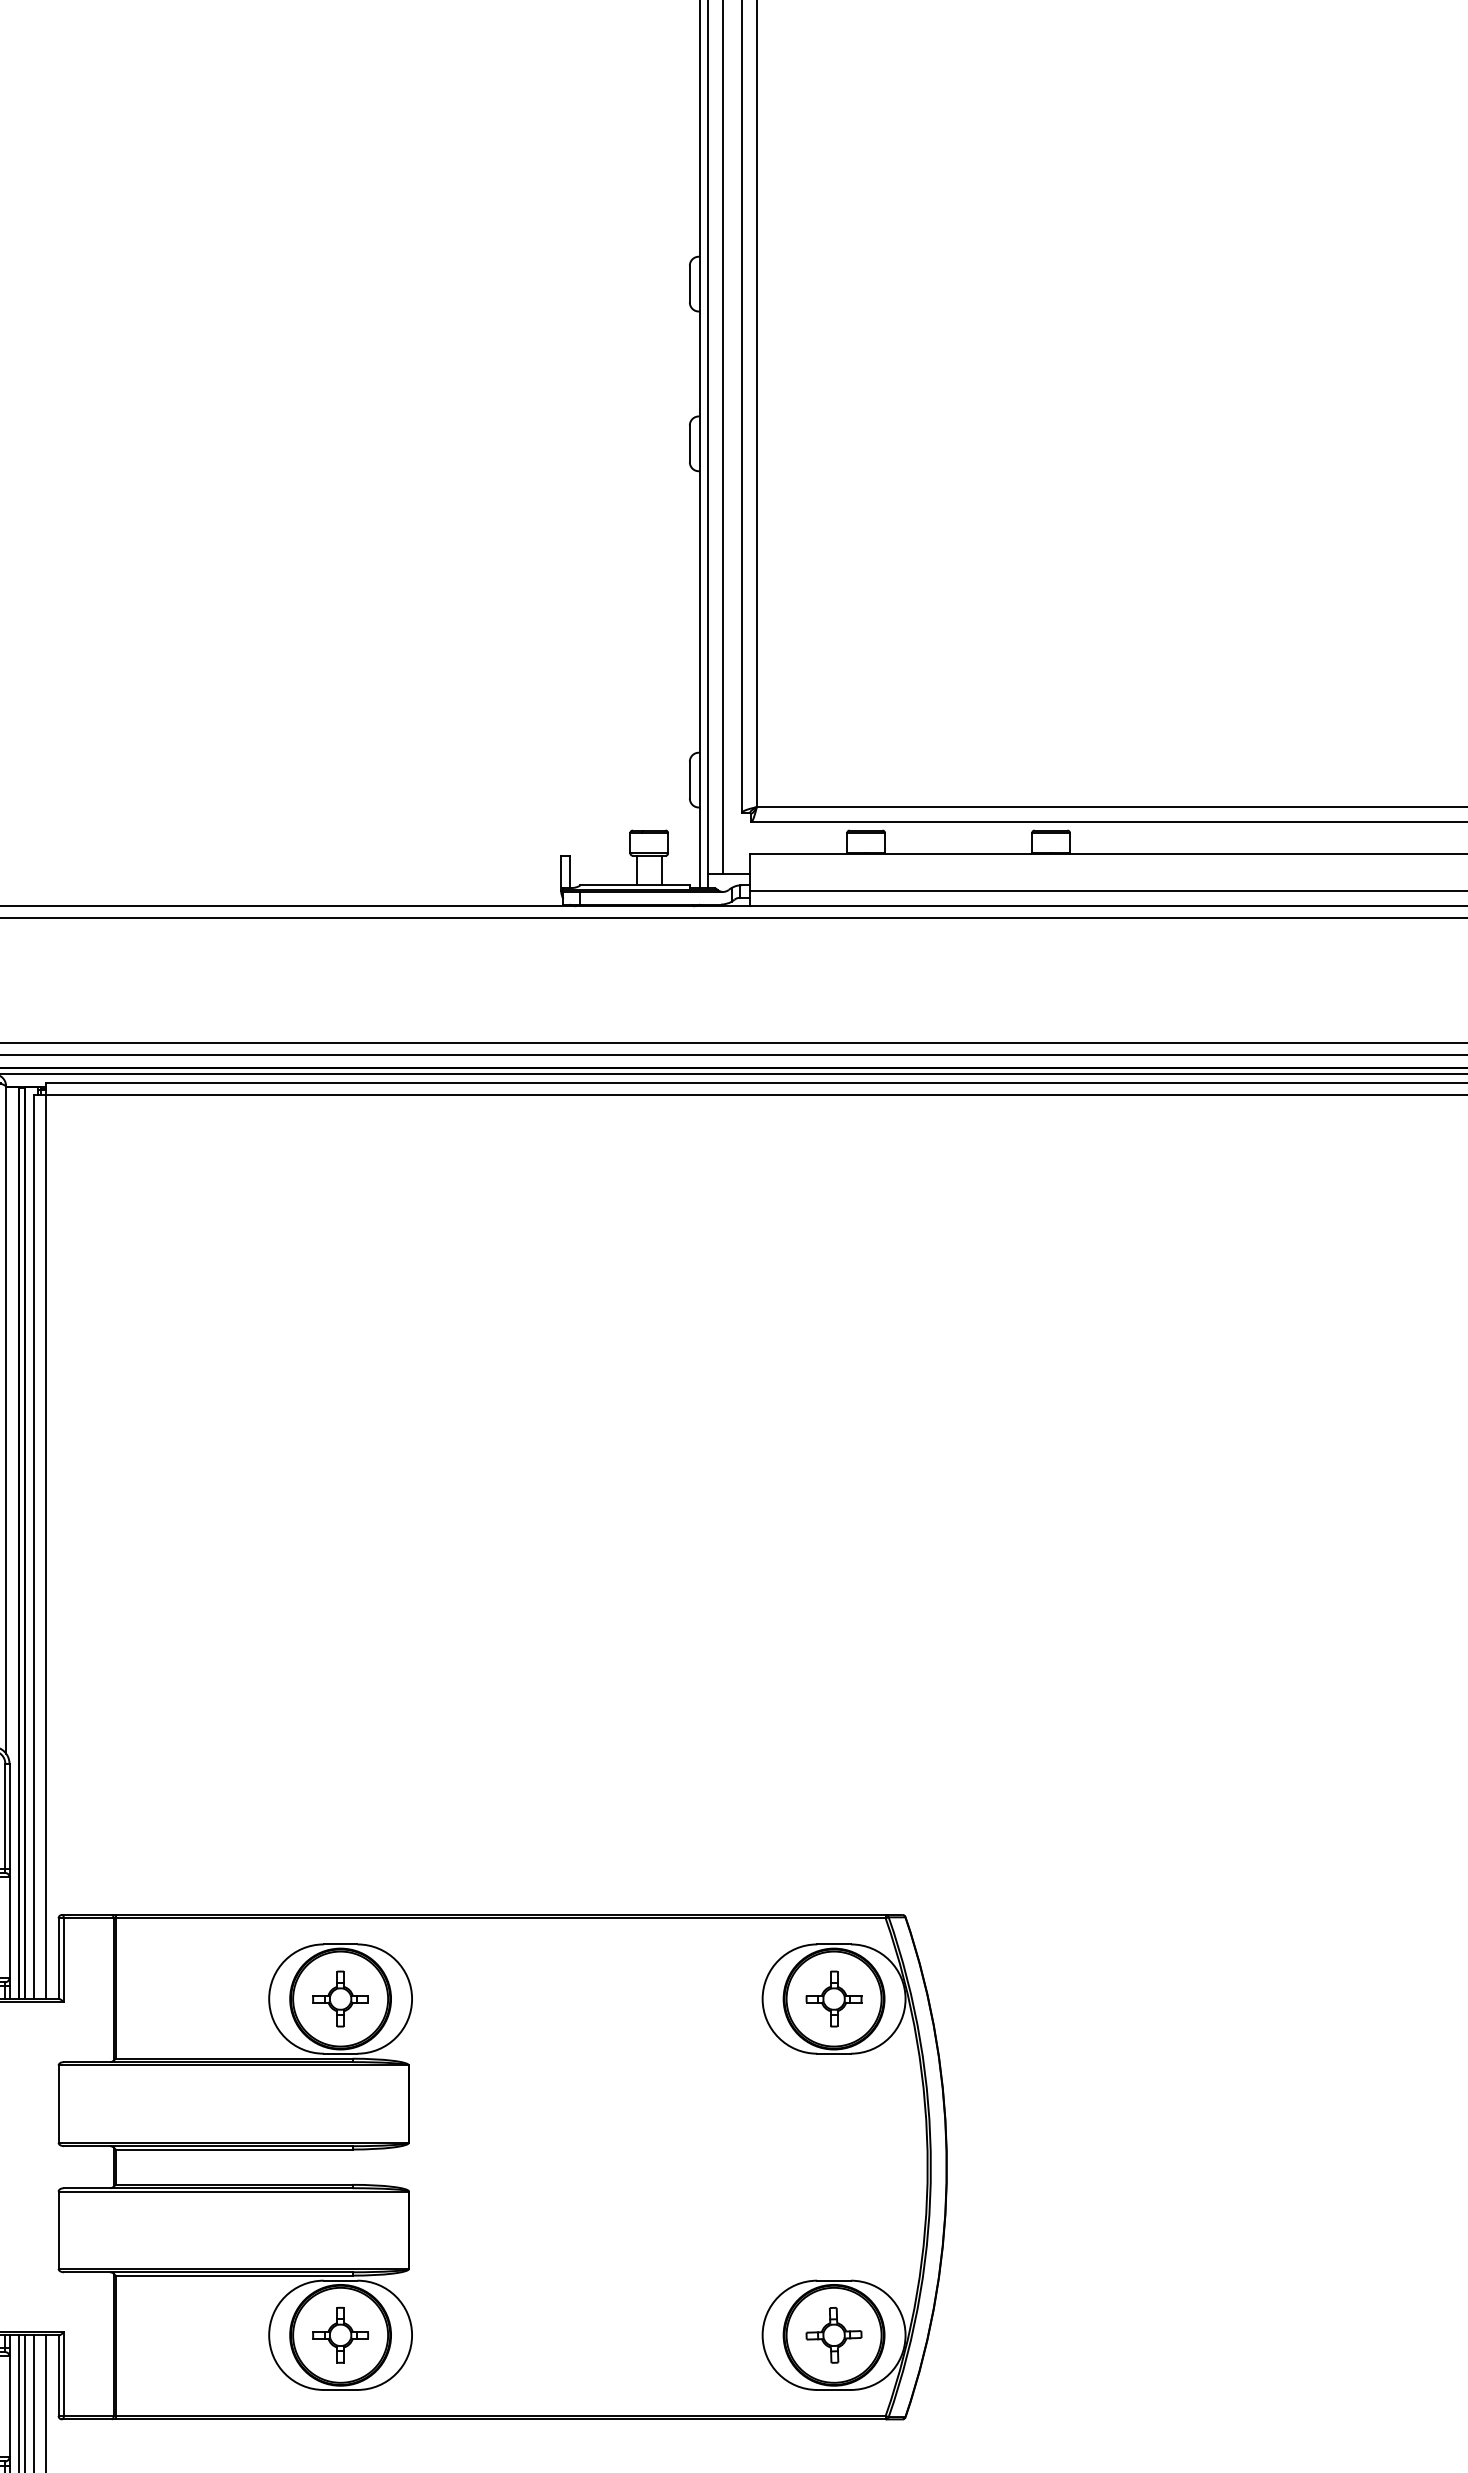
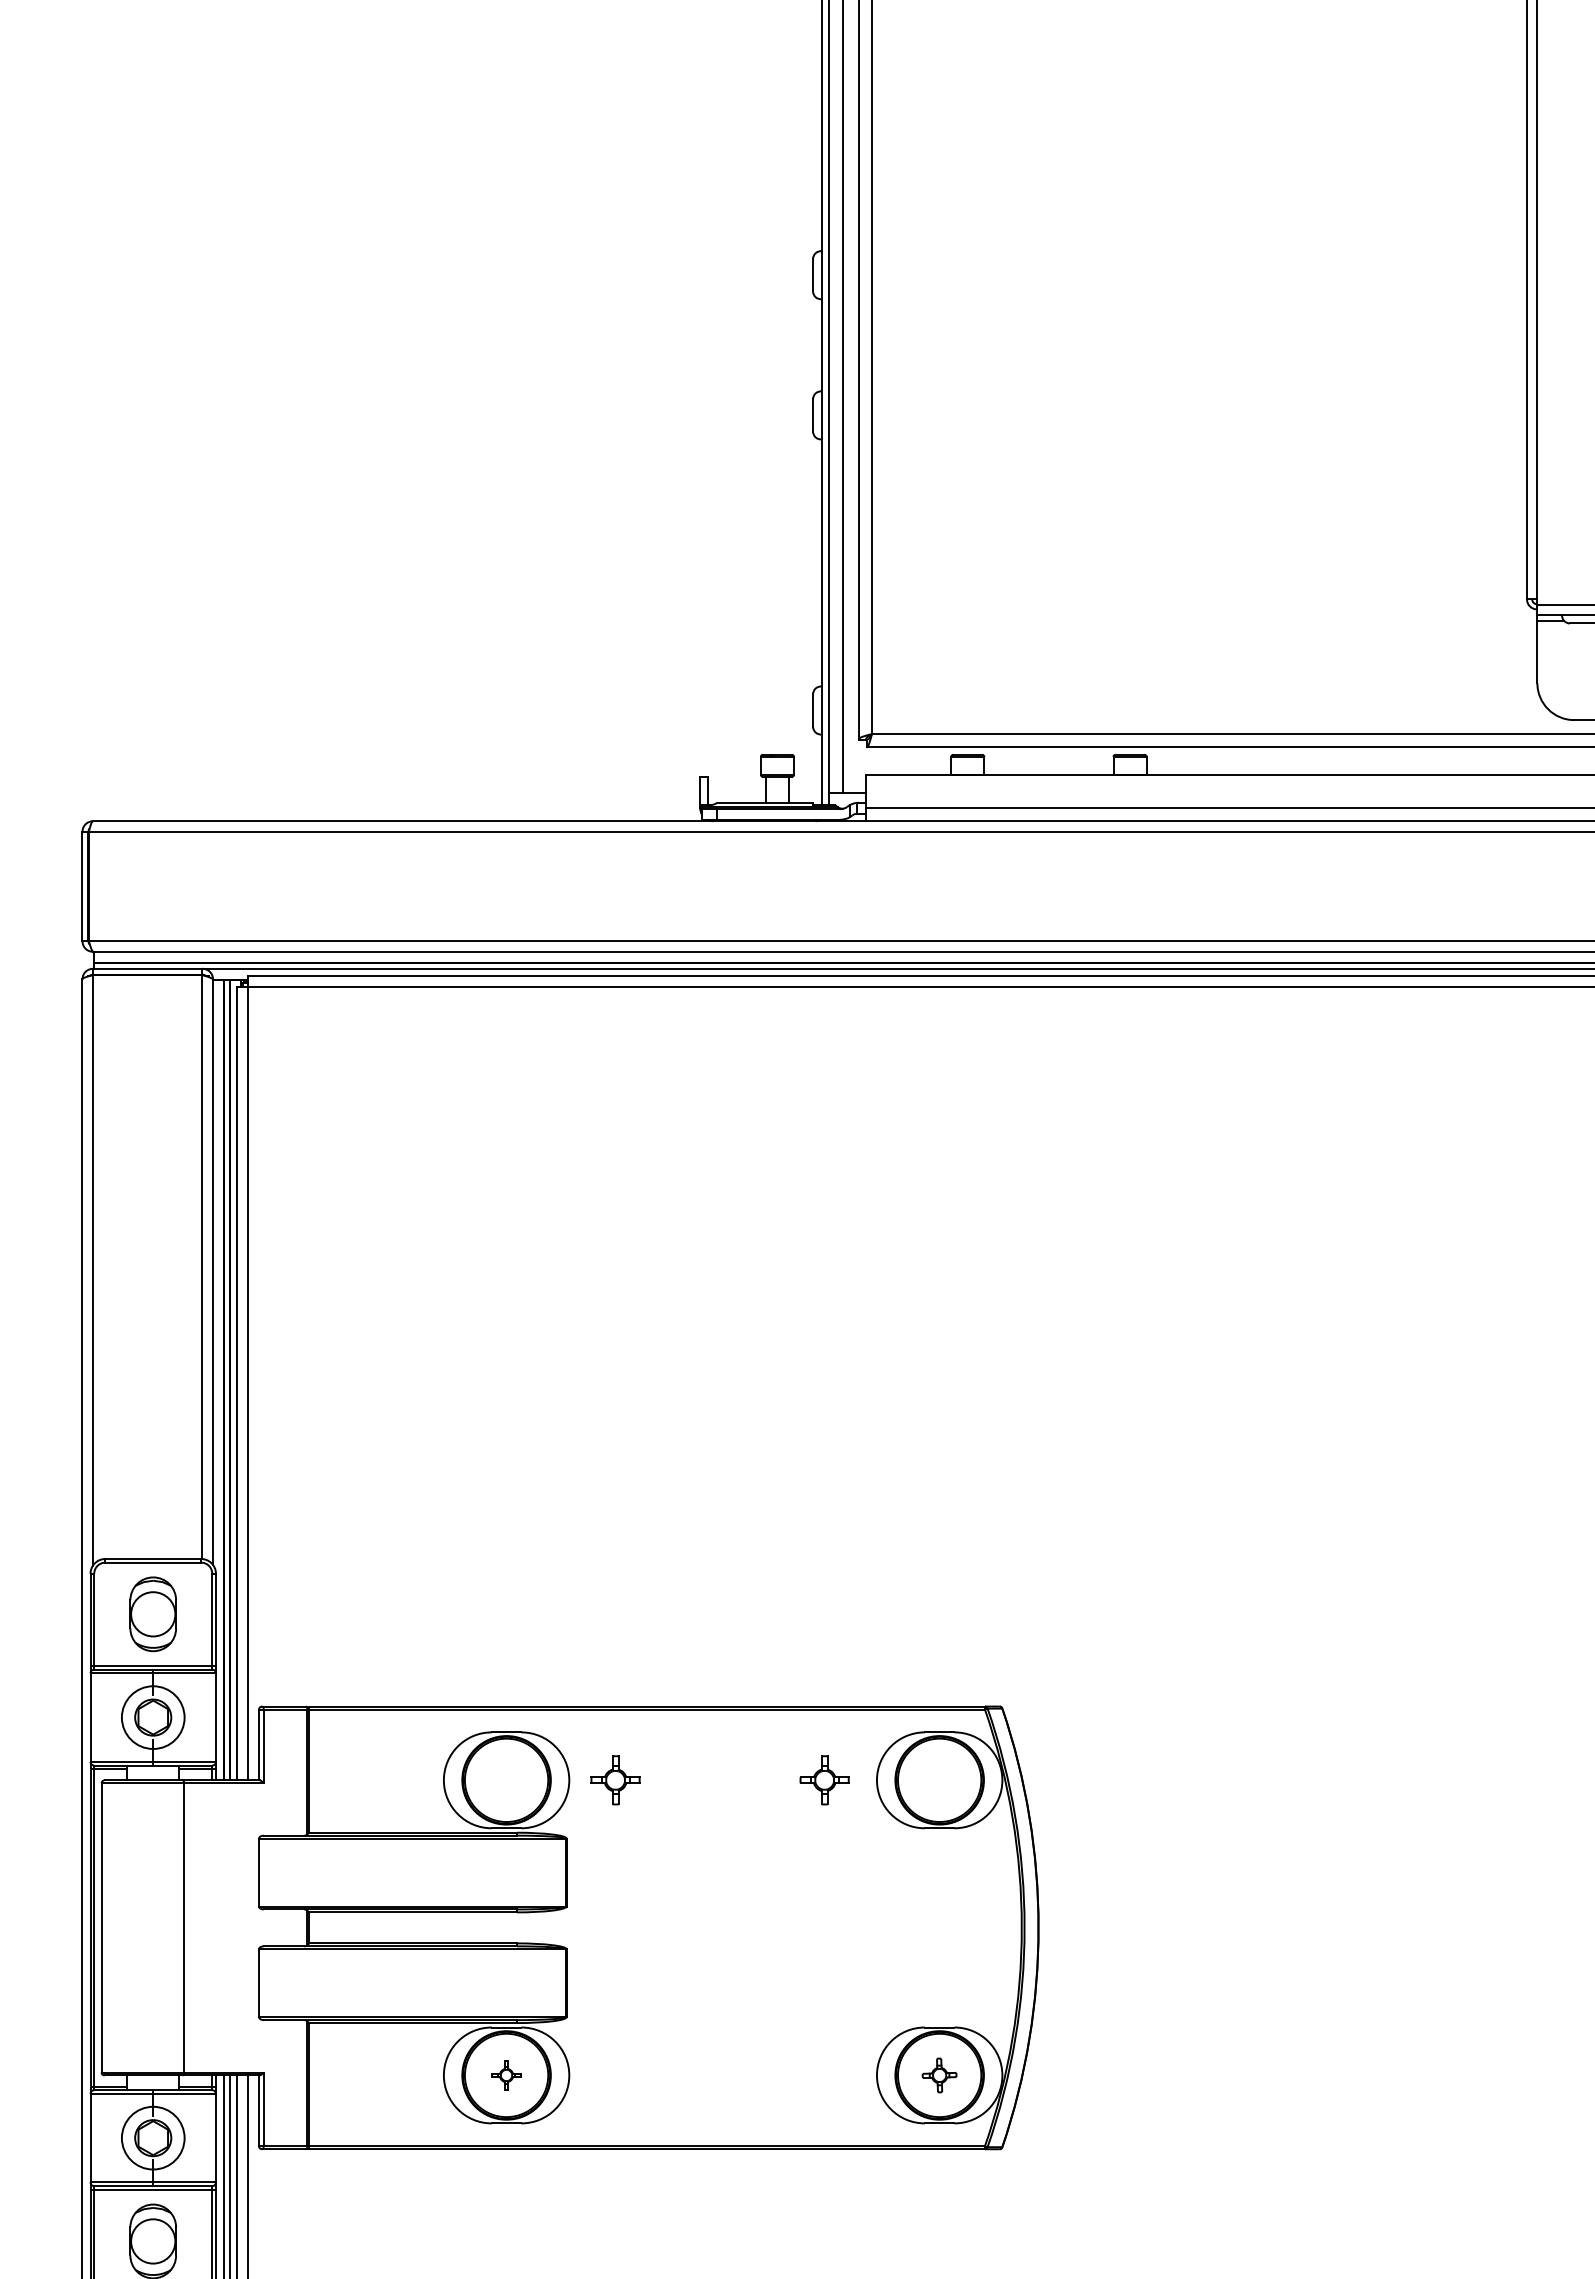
part: (340, 1999) -> (615, 1780), moved
part: (833, 1999) -> (824, 1780), moved
part: (340, 2335) -> (506, 2075), size x0.6
part: (833, 2335) -> (939, 2075), size x0.7

